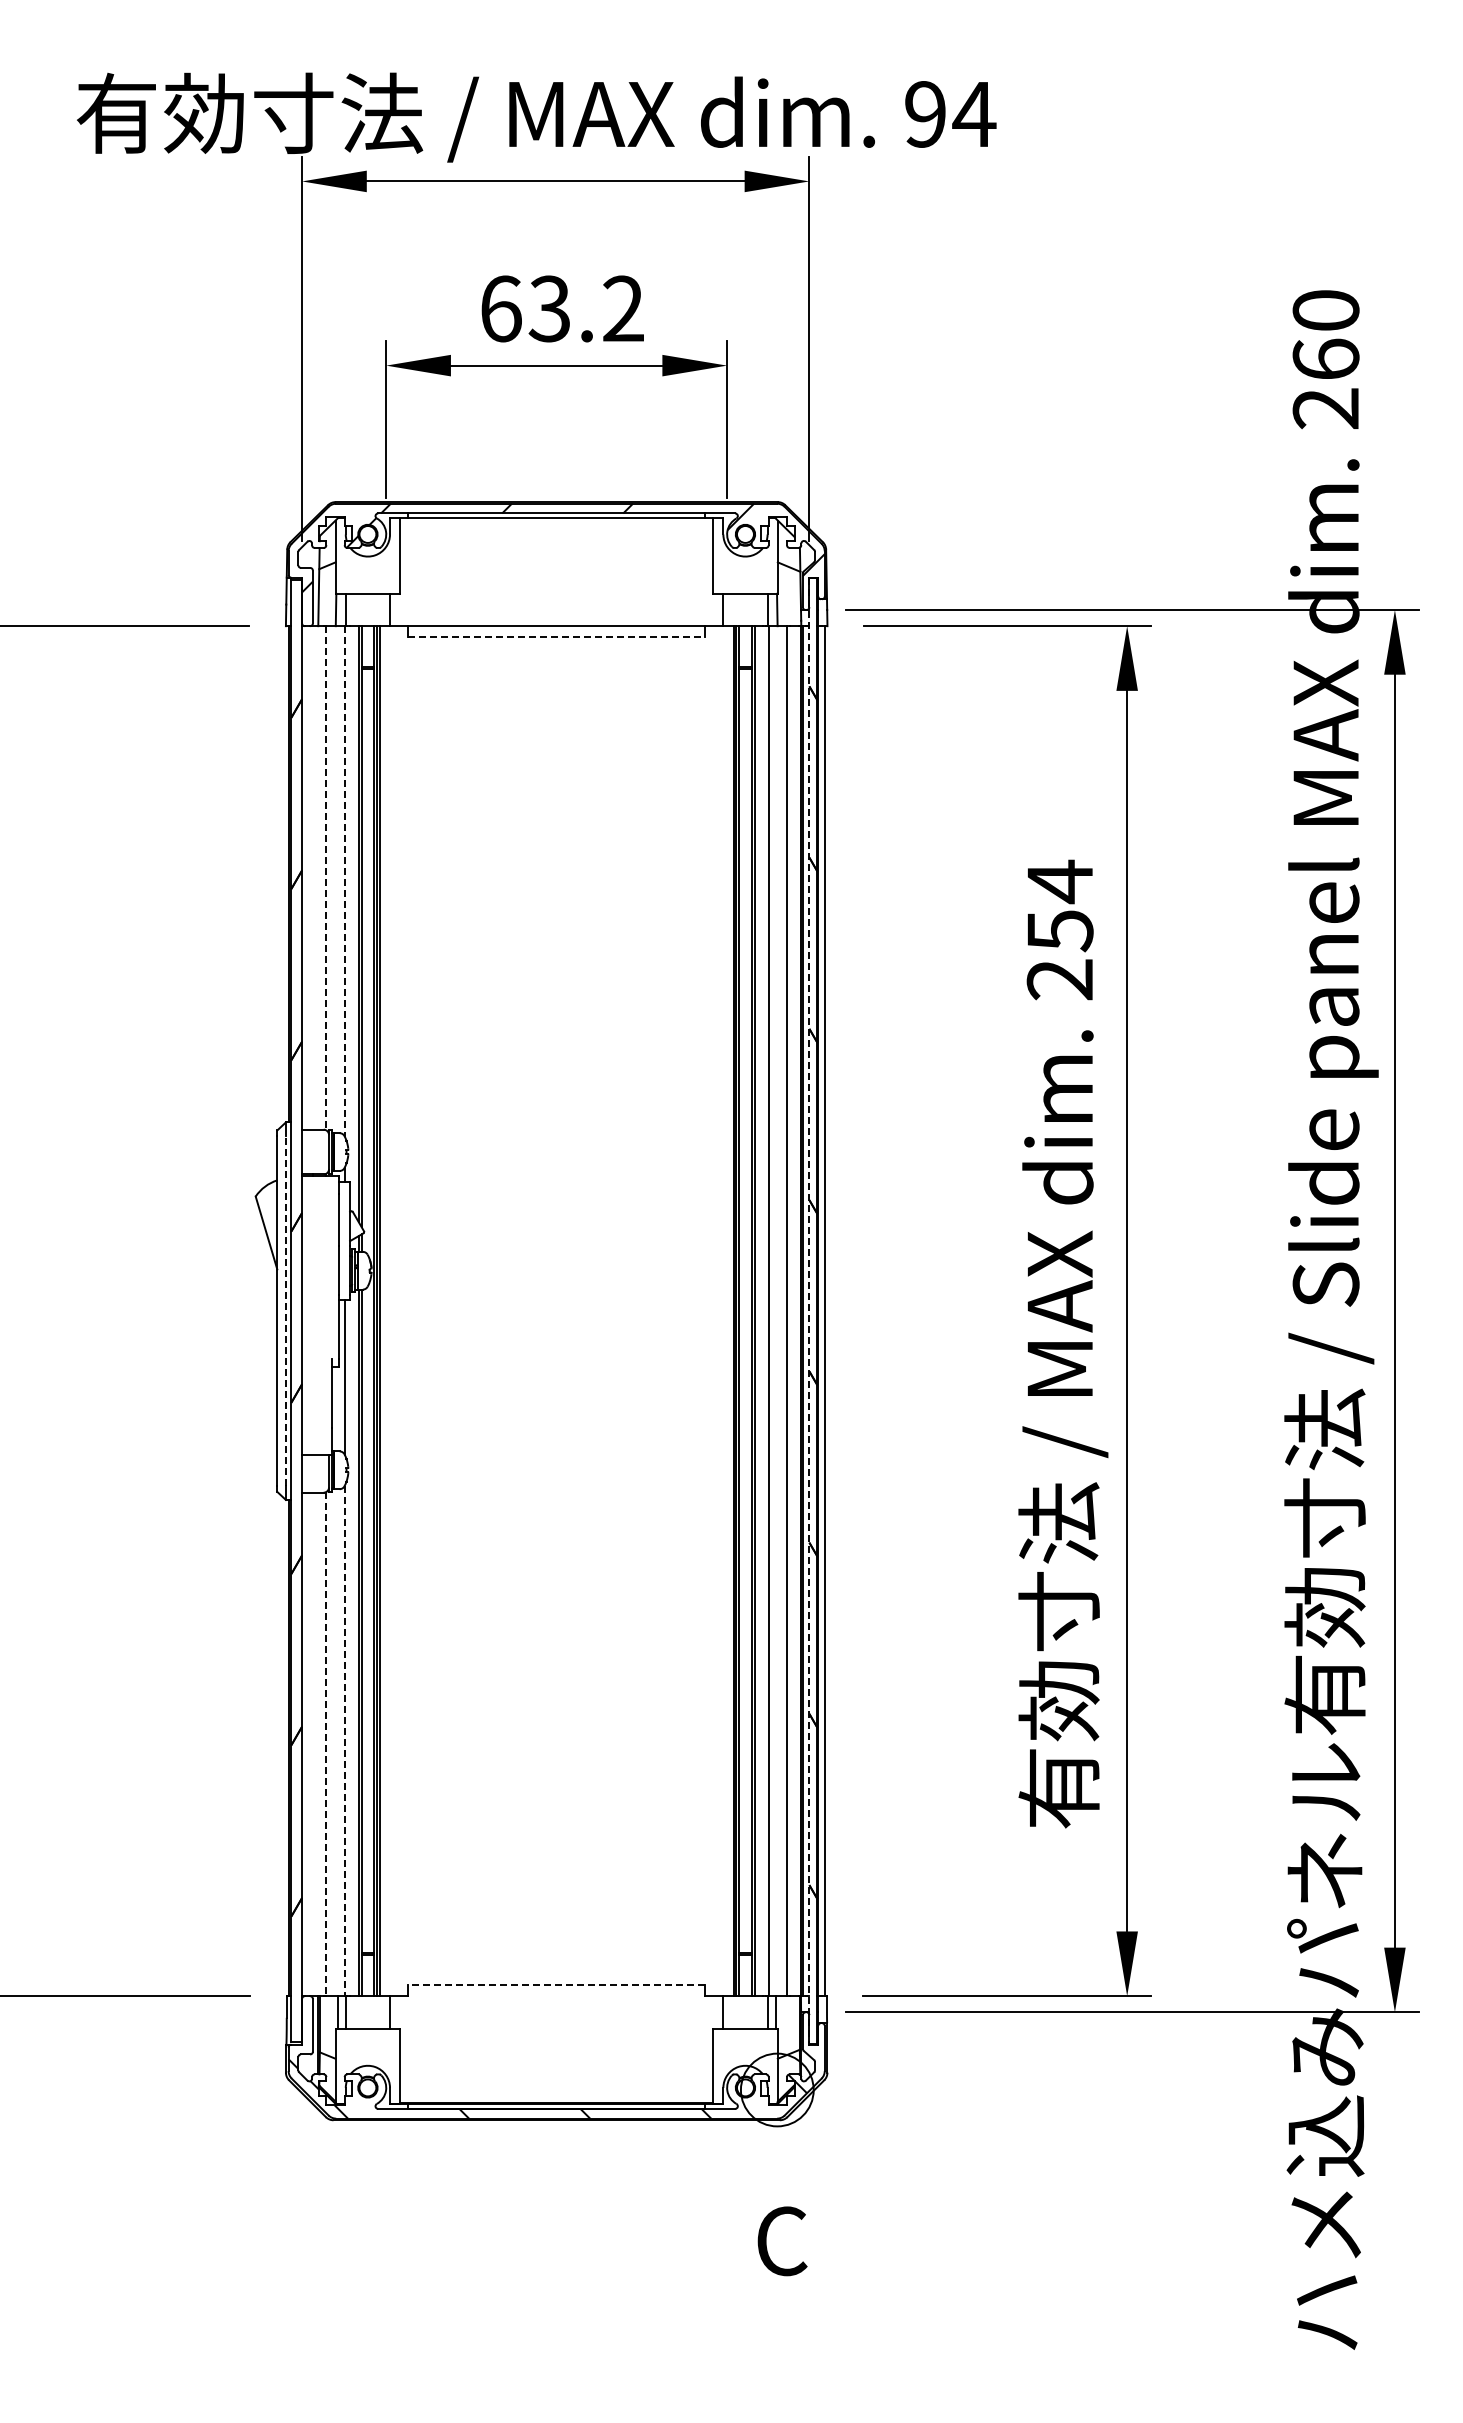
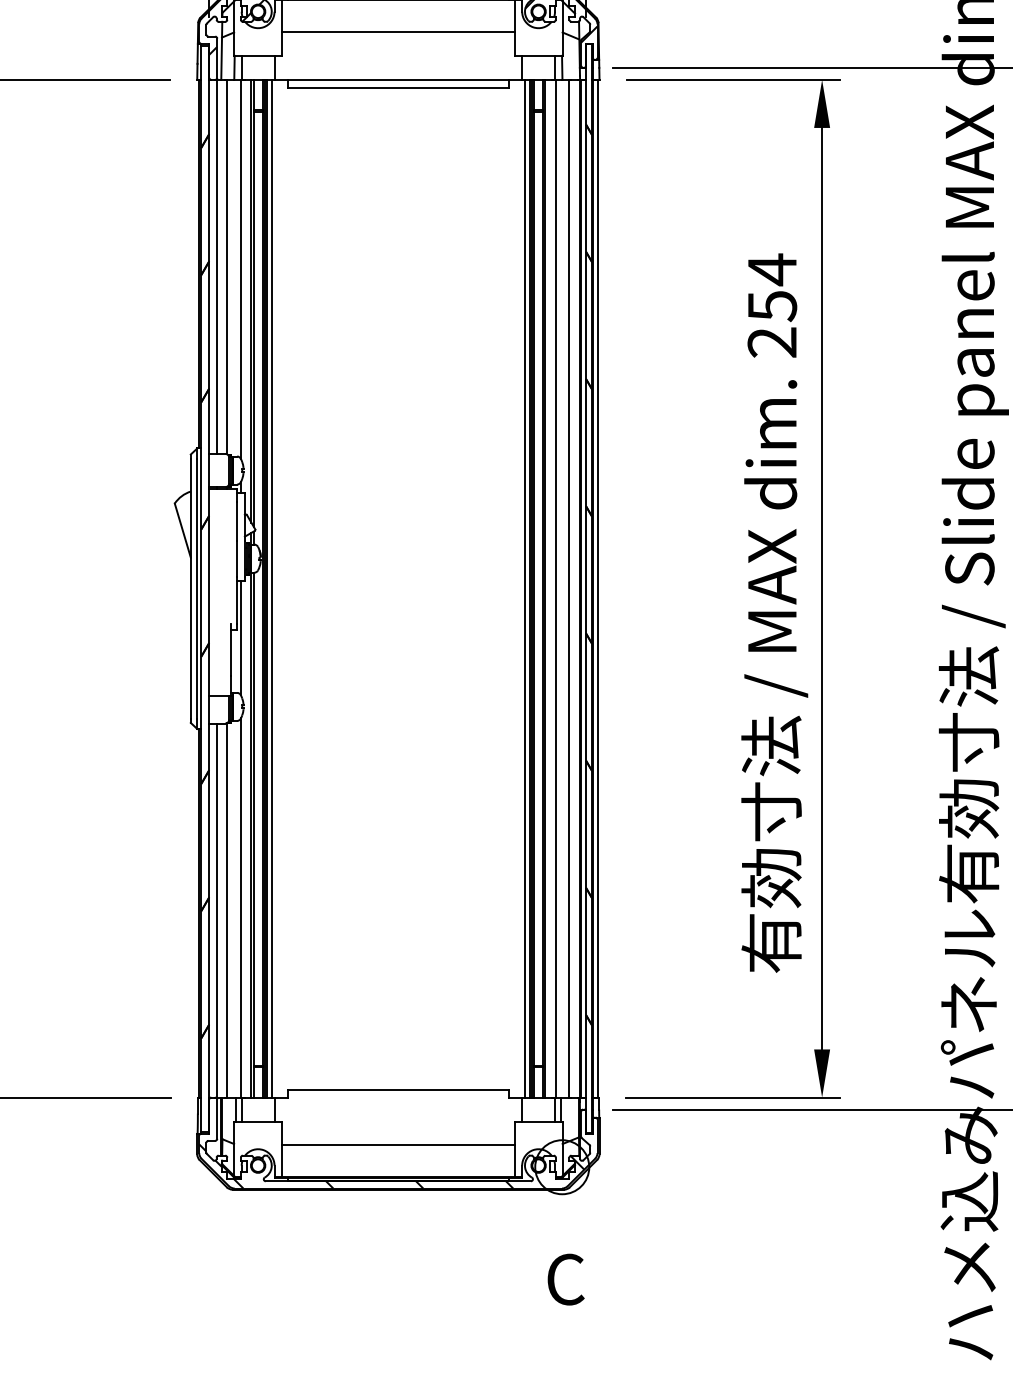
line: (556, 561) -> (398, 31), added
line: (557, 636) -> (398, 87), dashed -> solid
line: (312, 877) -> (216, 266), added
line: (326, 878) -> (227, 267), dashed -> solid
line: (344, 881) -> (240, 269), dashed -> solid
line: (285, 1310) -> (196, 588), dashed -> solid
line: (386, 1311) -> (271, 588), added
line: (727, 1311) -> (525, 588), added
line: (809, 1311) -> (586, 588), dashed -> solid
line: (344, 1741) -> (240, 908), dashed -> solid
line: (312, 1744) -> (216, 910), added
line: (326, 1744) -> (227, 910), dashed -> solid
line: (556, 1985) -> (398, 1089), dashed -> solid
line: (556, 2059) -> (398, 1144), added

